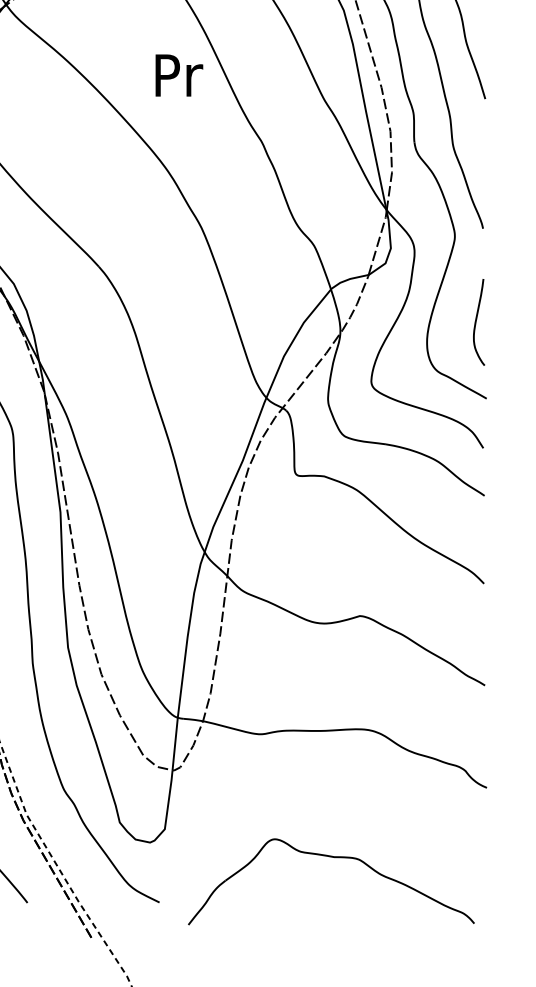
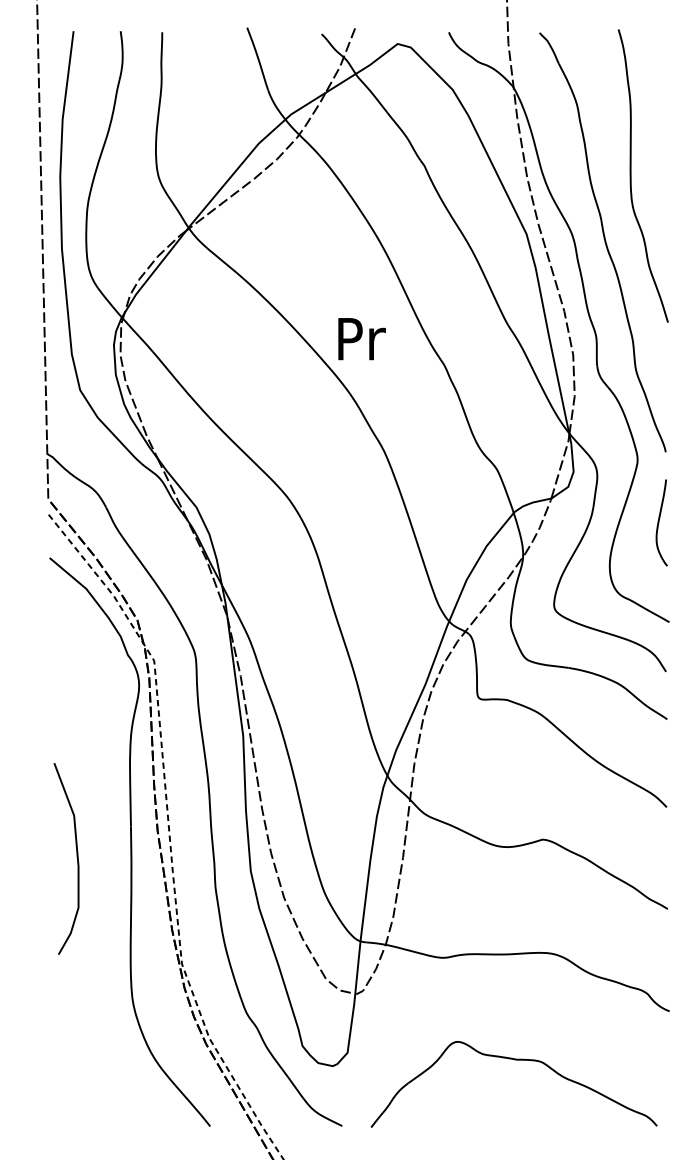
text: (178, 75) -> (361, 339), moved
curve: (476, 321) -> (659, 522), moved
part: (331, 857) -> (514, 1060), moved

